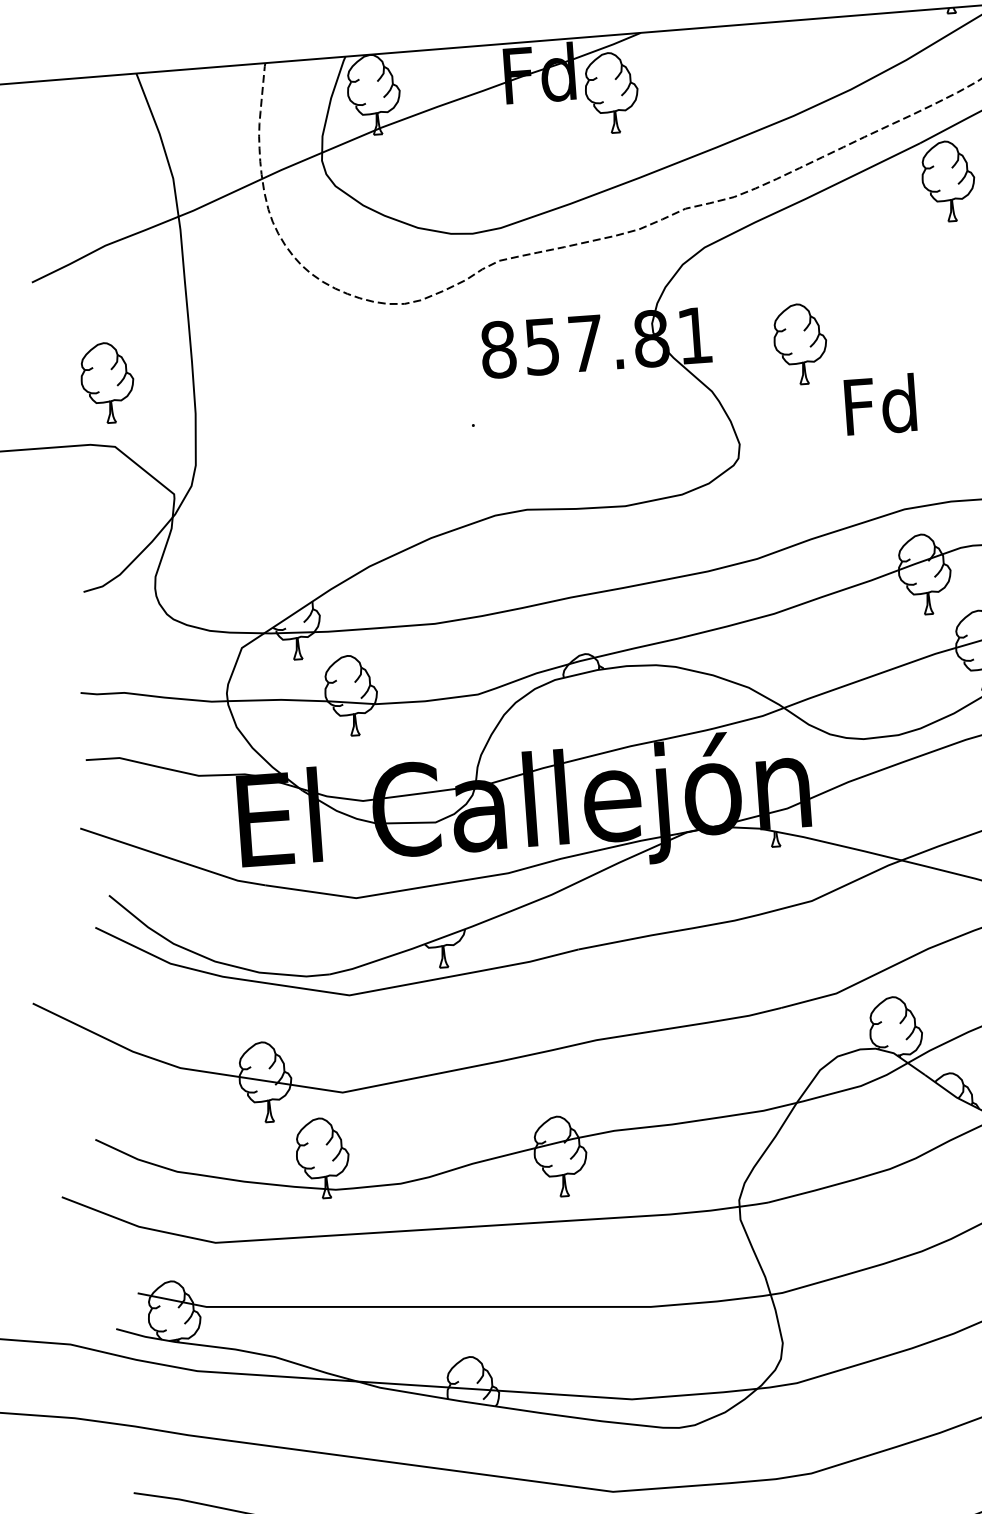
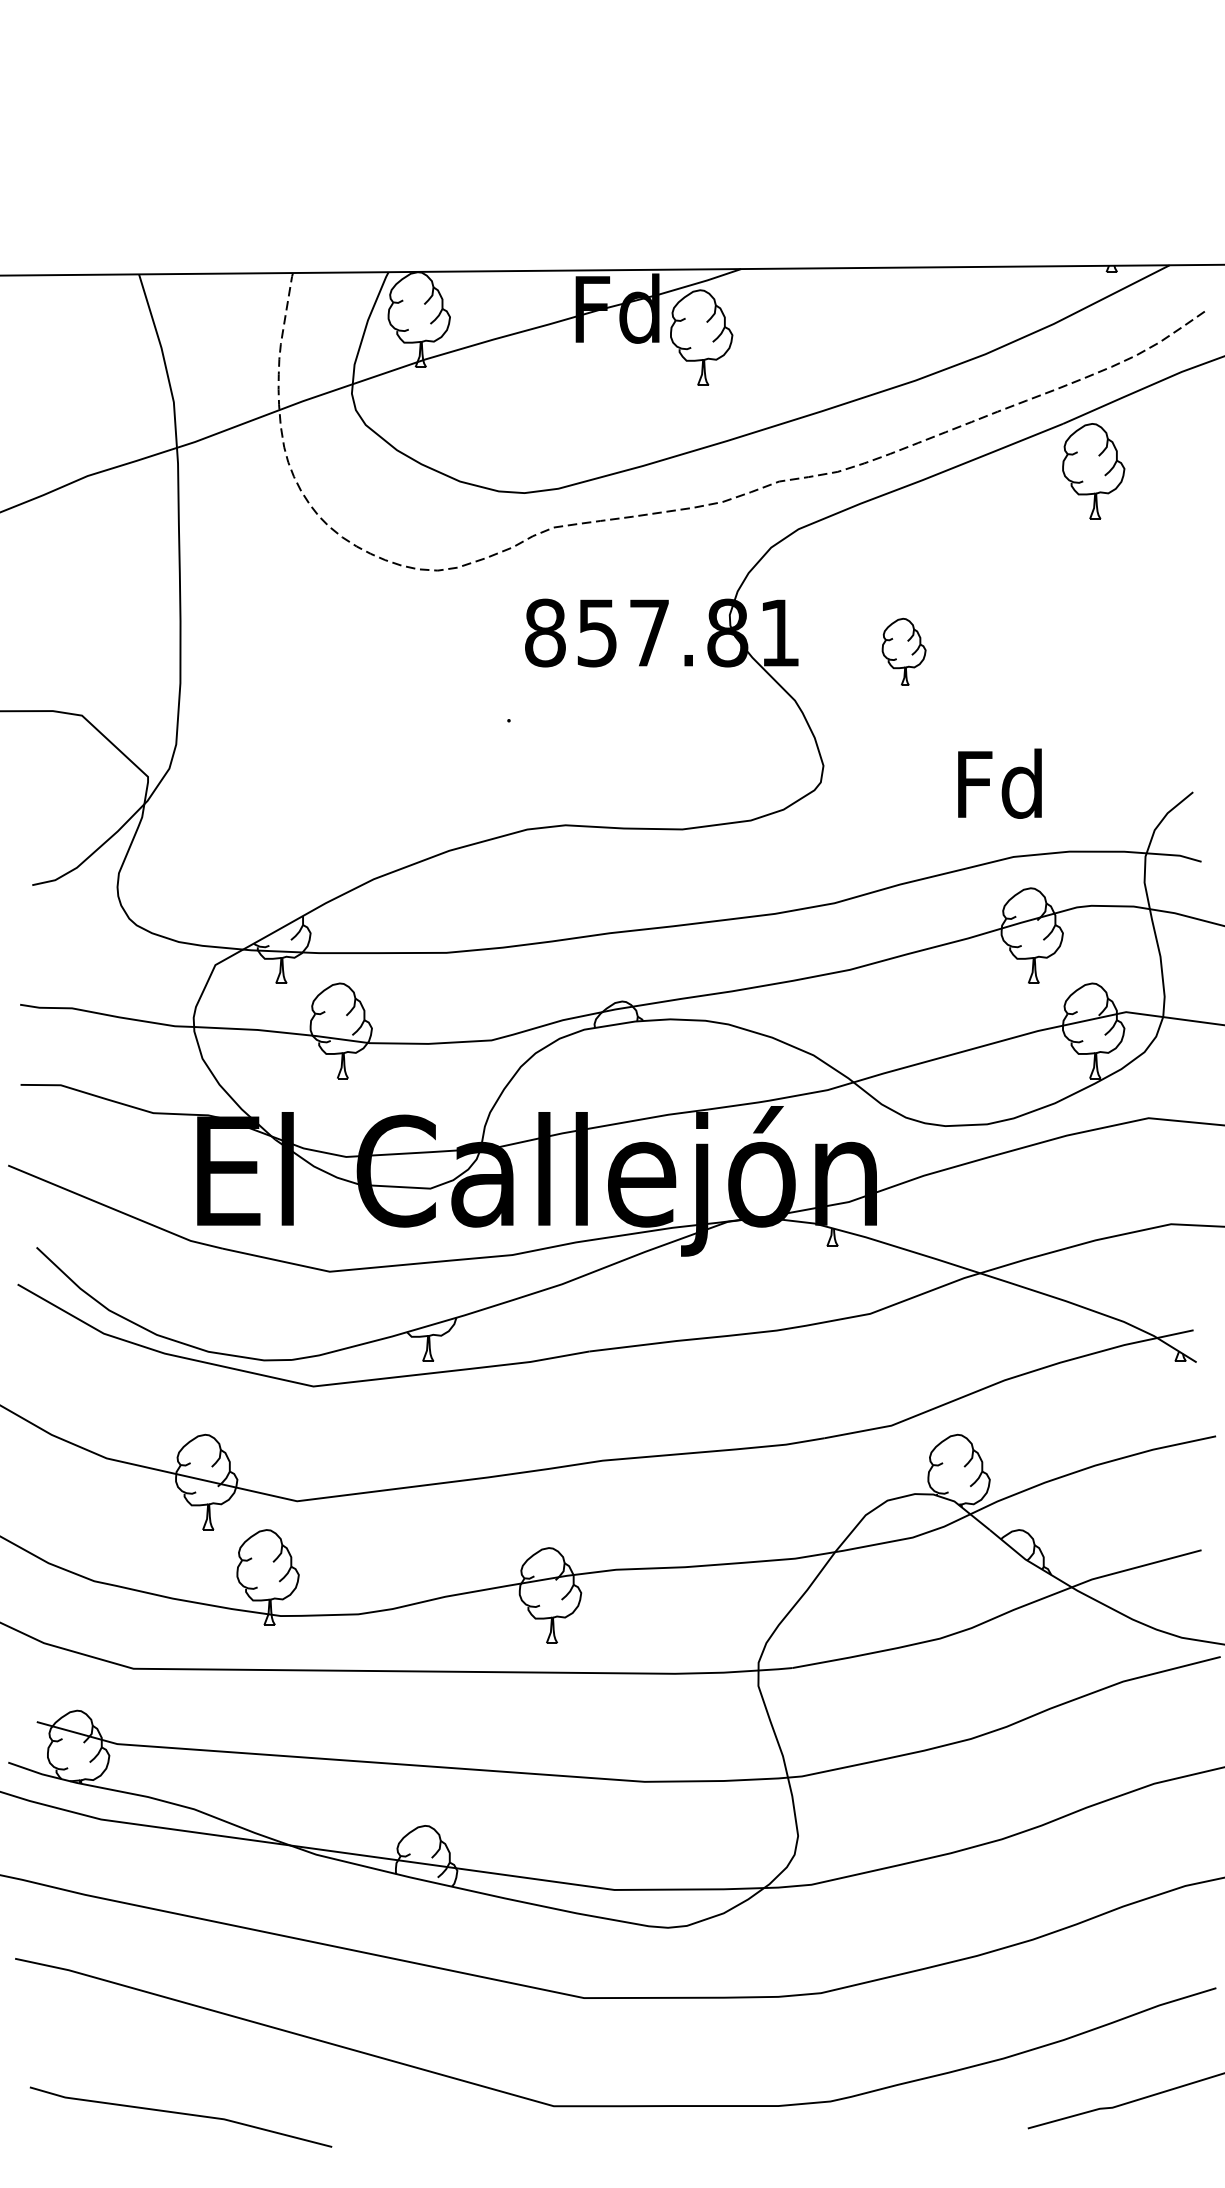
part: (799, 343) -> (903, 651), size x0.7
part: (107, 382) -> (78, 638), removed
text: (880, 404) -> (999, 783), moved

